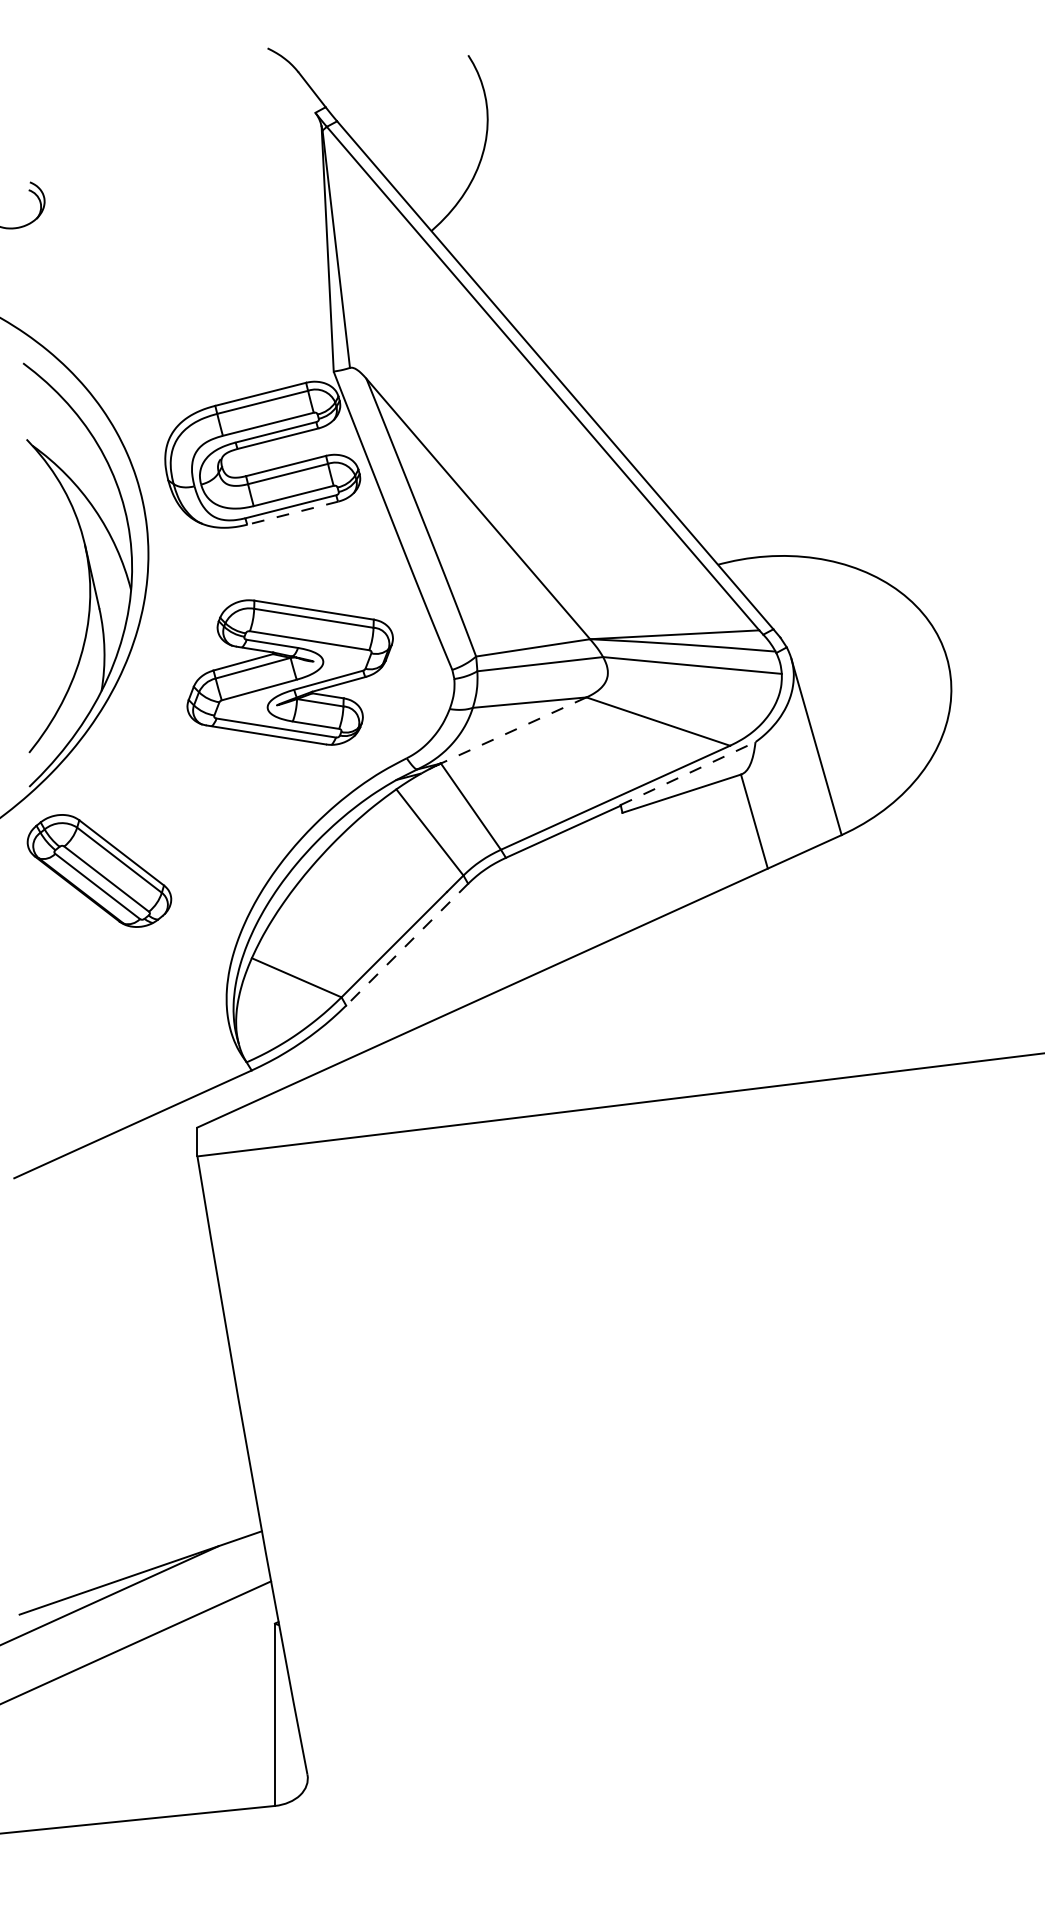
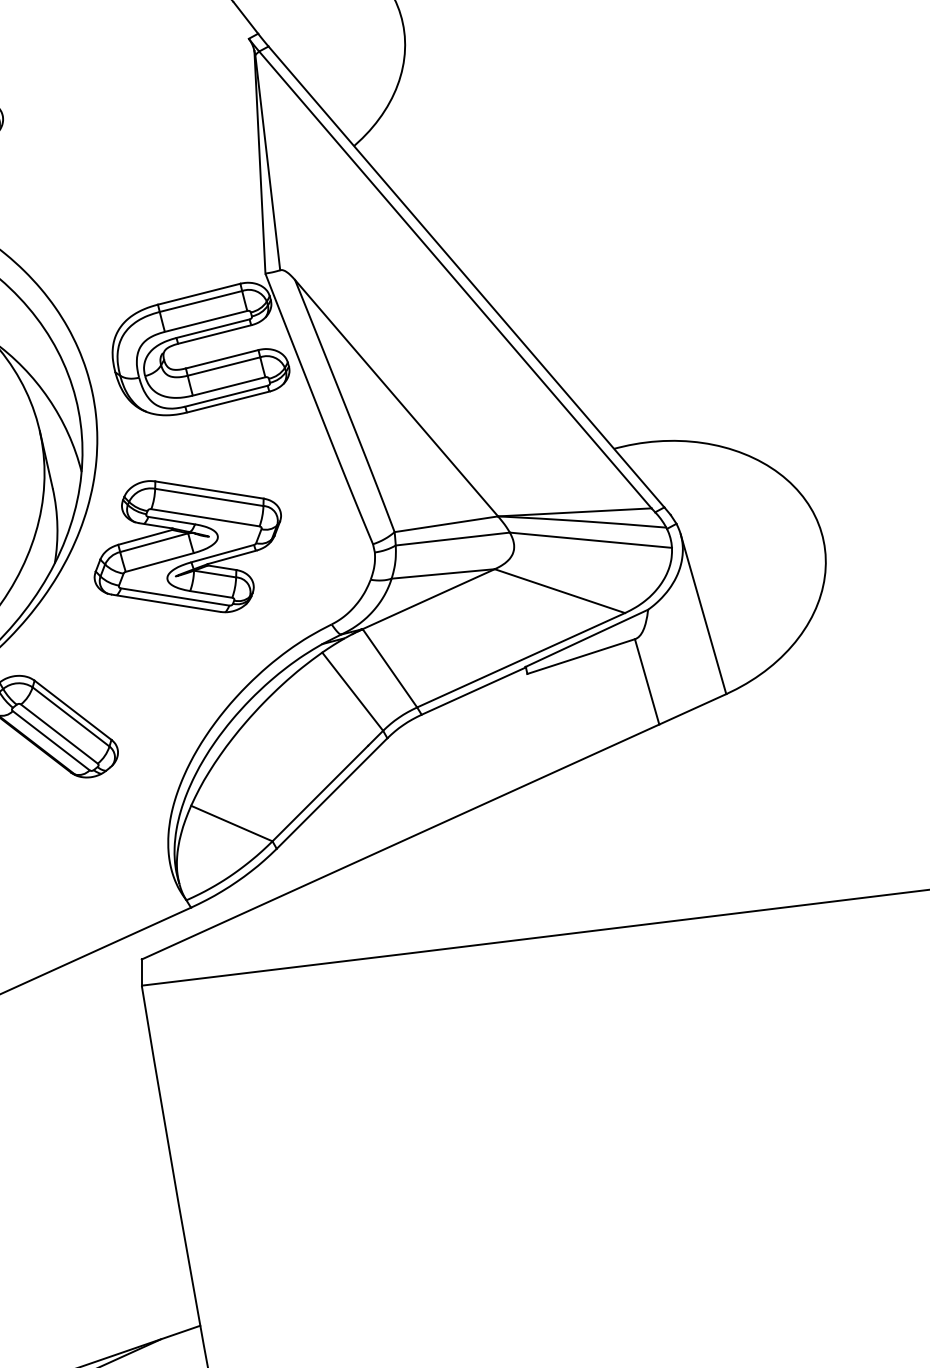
line: (293, 513) -> (228, 402), dashed -> solid
part: (289, 672) -> (187, 546), moved
line: (513, 730) -> (428, 599), dashed -> solid
line: (687, 773) -> (586, 638), dashed -> solid
line: (406, 945) -> (331, 794), dashed -> solid

